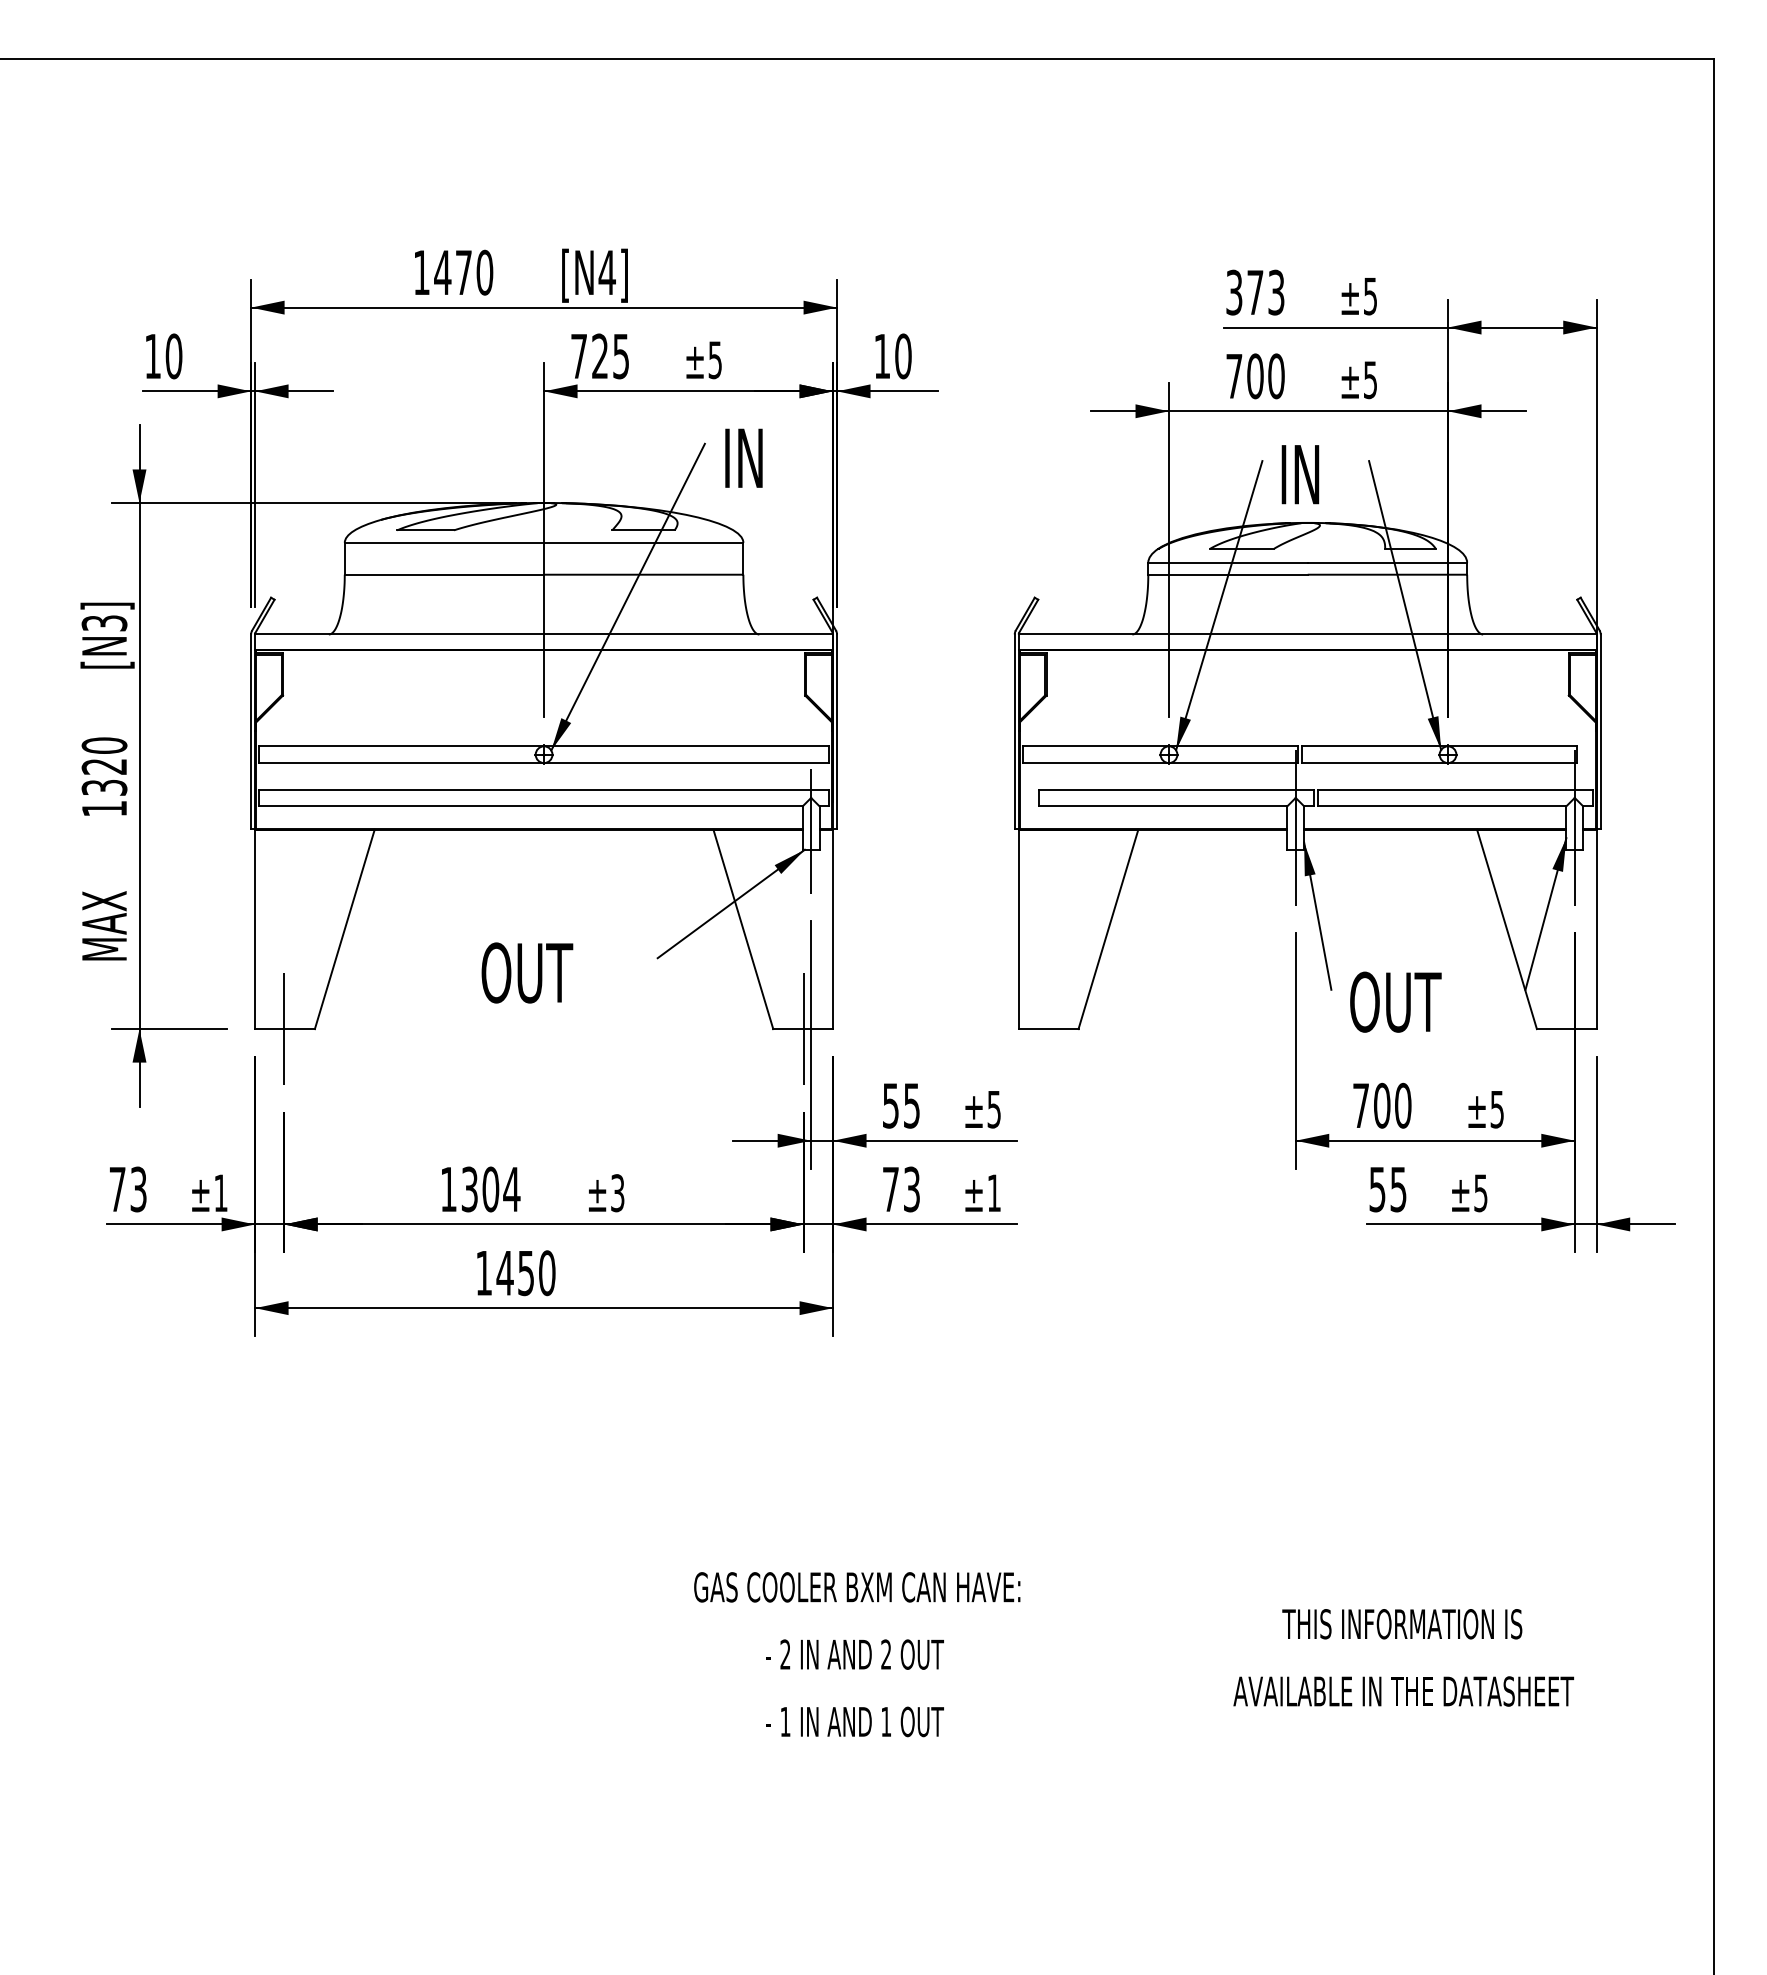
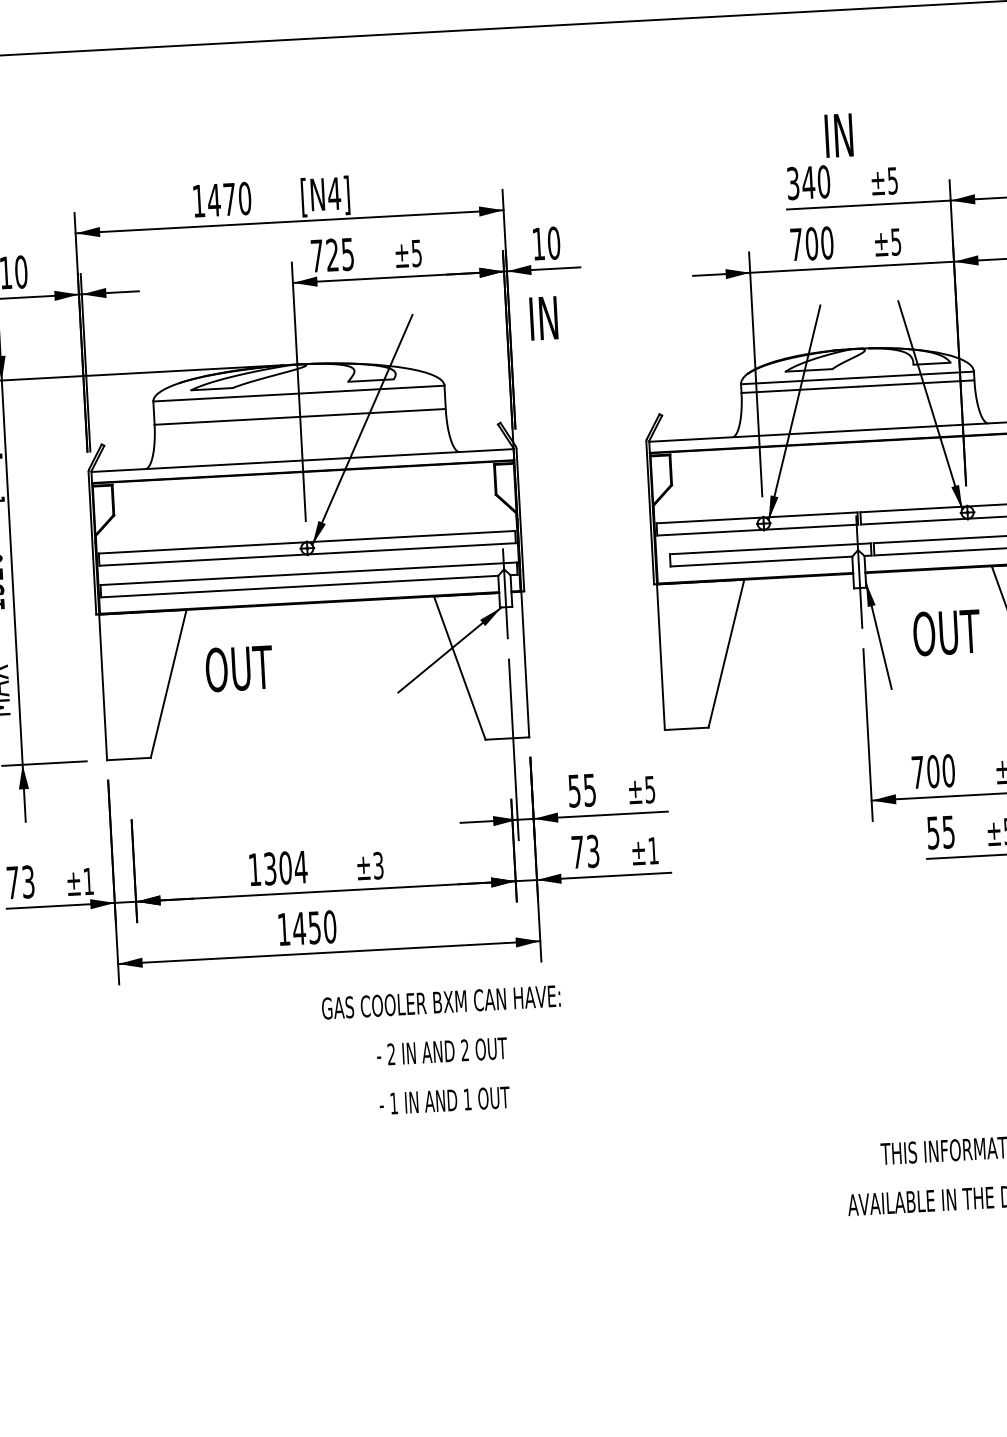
text: (1265, 292) -> (815, 182), 373 -> 340
text: (743, 457) -> (543, 317), moved
text: (1300, 474) -> (839, 135), moved
text: (527, 972) -> (239, 668), moved
text: (1395, 1001) -> (946, 632), moved
line: (284, 1028) -> (128, 758), removed
line: (803, 1028) -> (507, 738), removed
text: (857, 1654) -> (444, 1051), moved

